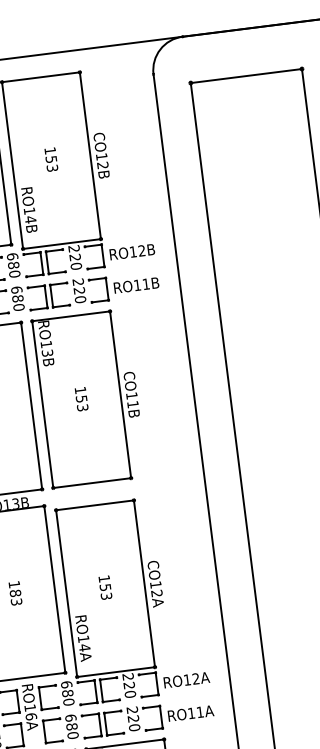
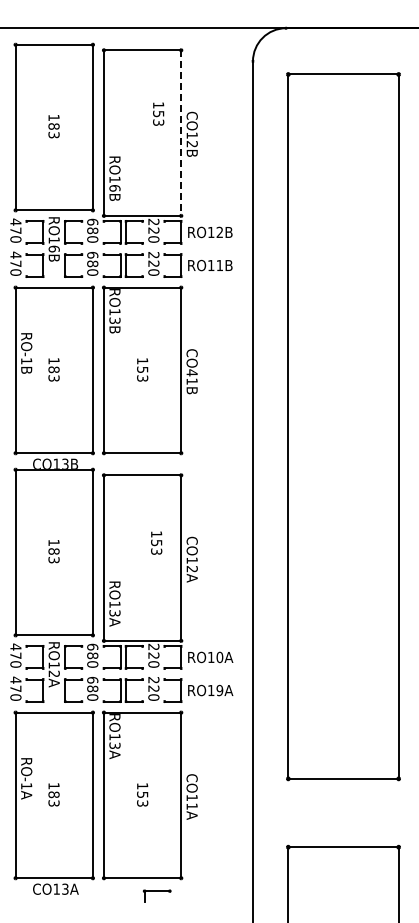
line: (90, 156) -> (181, 133), solid -> dashed
text: (51, 159) -> (158, 113), moved
text: (30, 219) -> (114, 187), RO14B -> RO16B
text: (131, 395) -> (191, 372), CO11B -> CO41B
text: (105, 587) -> (156, 542), moved
text: (84, 647) -> (114, 612), RO14A -> RO13A
text: (195, 679) -> (219, 657), RO12A -> RO10A
text: (199, 712) -> (219, 690), RO11A -> RO19A
text: (30, 716) -> (53, 673), RO16A -> RO12A

